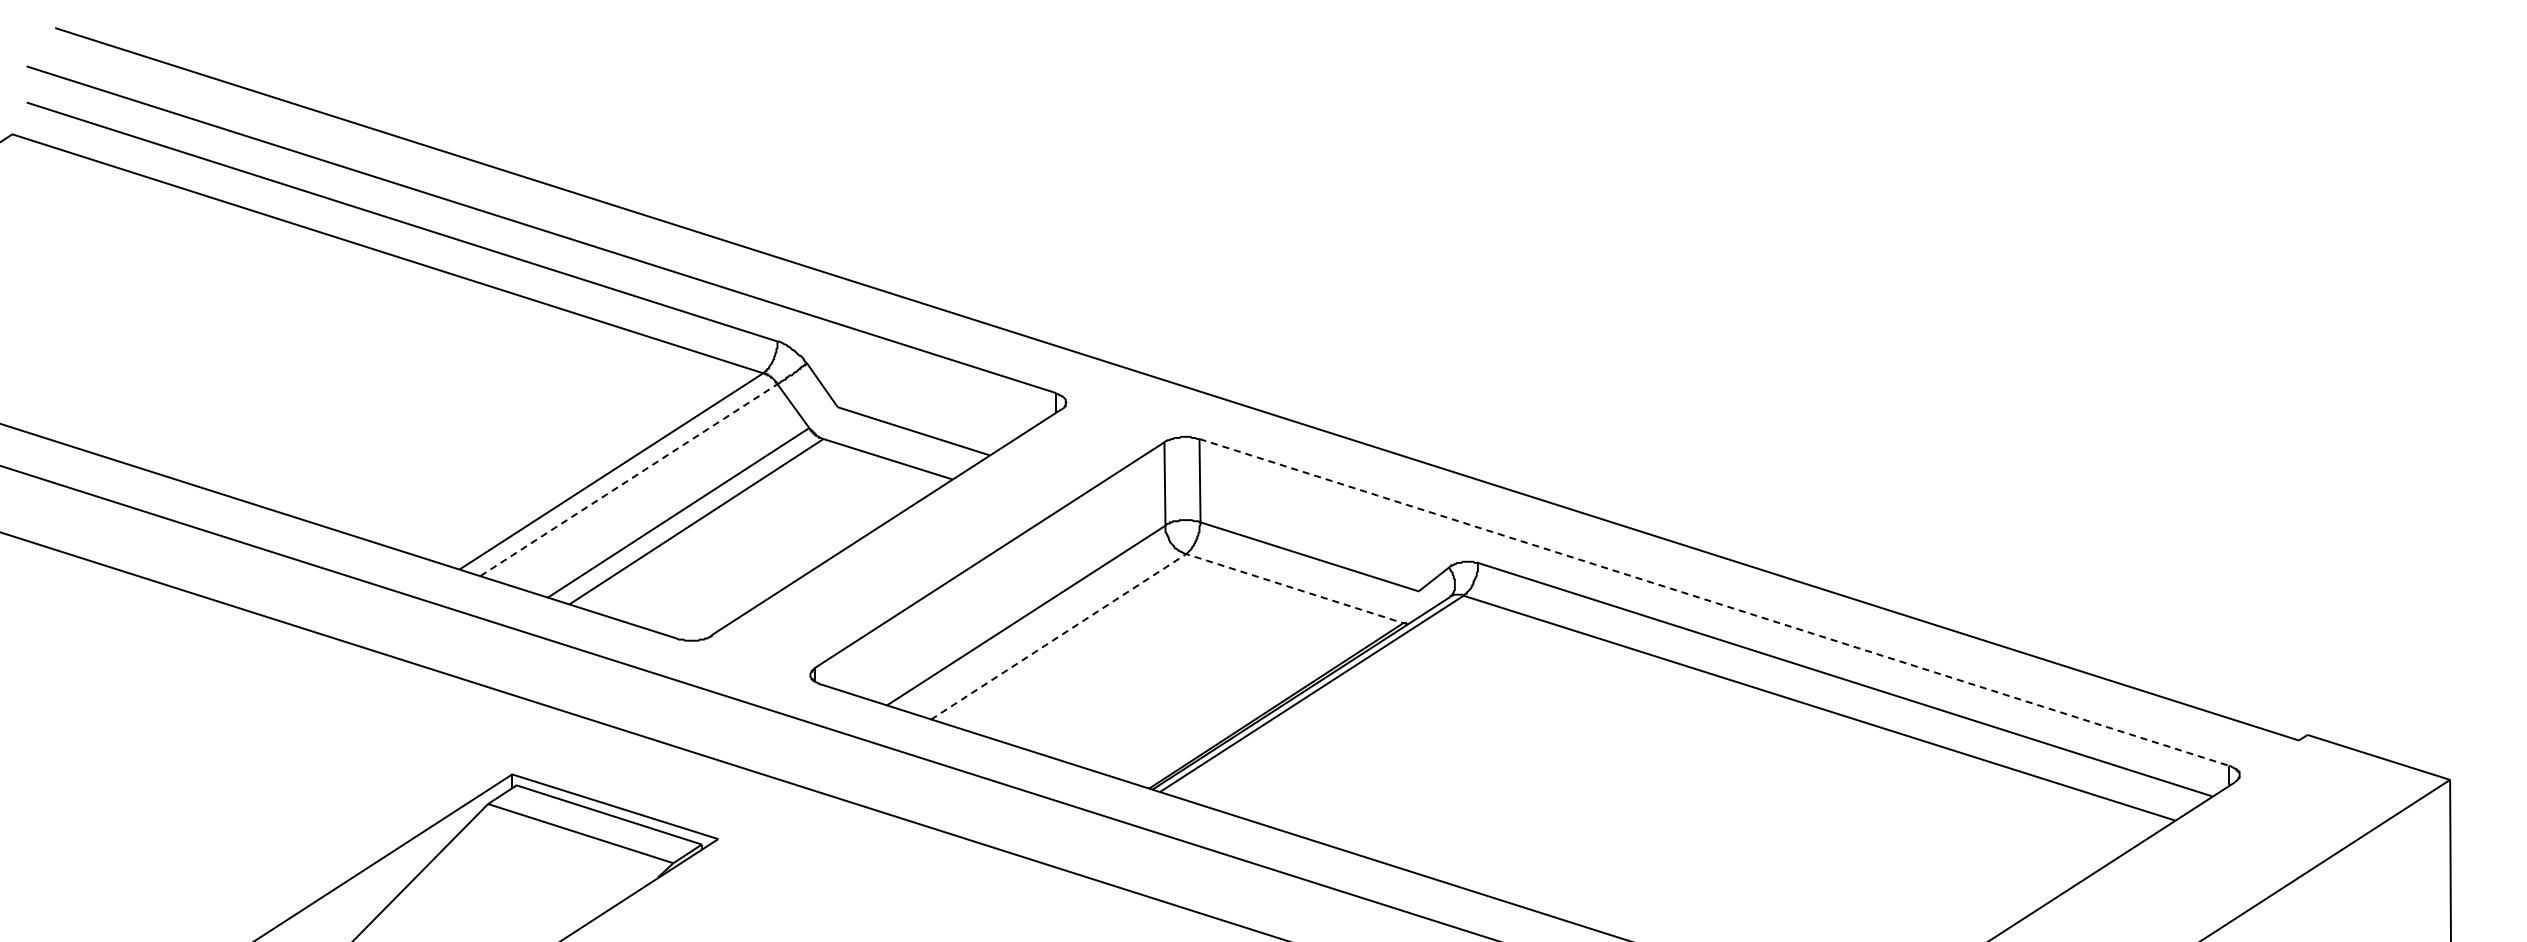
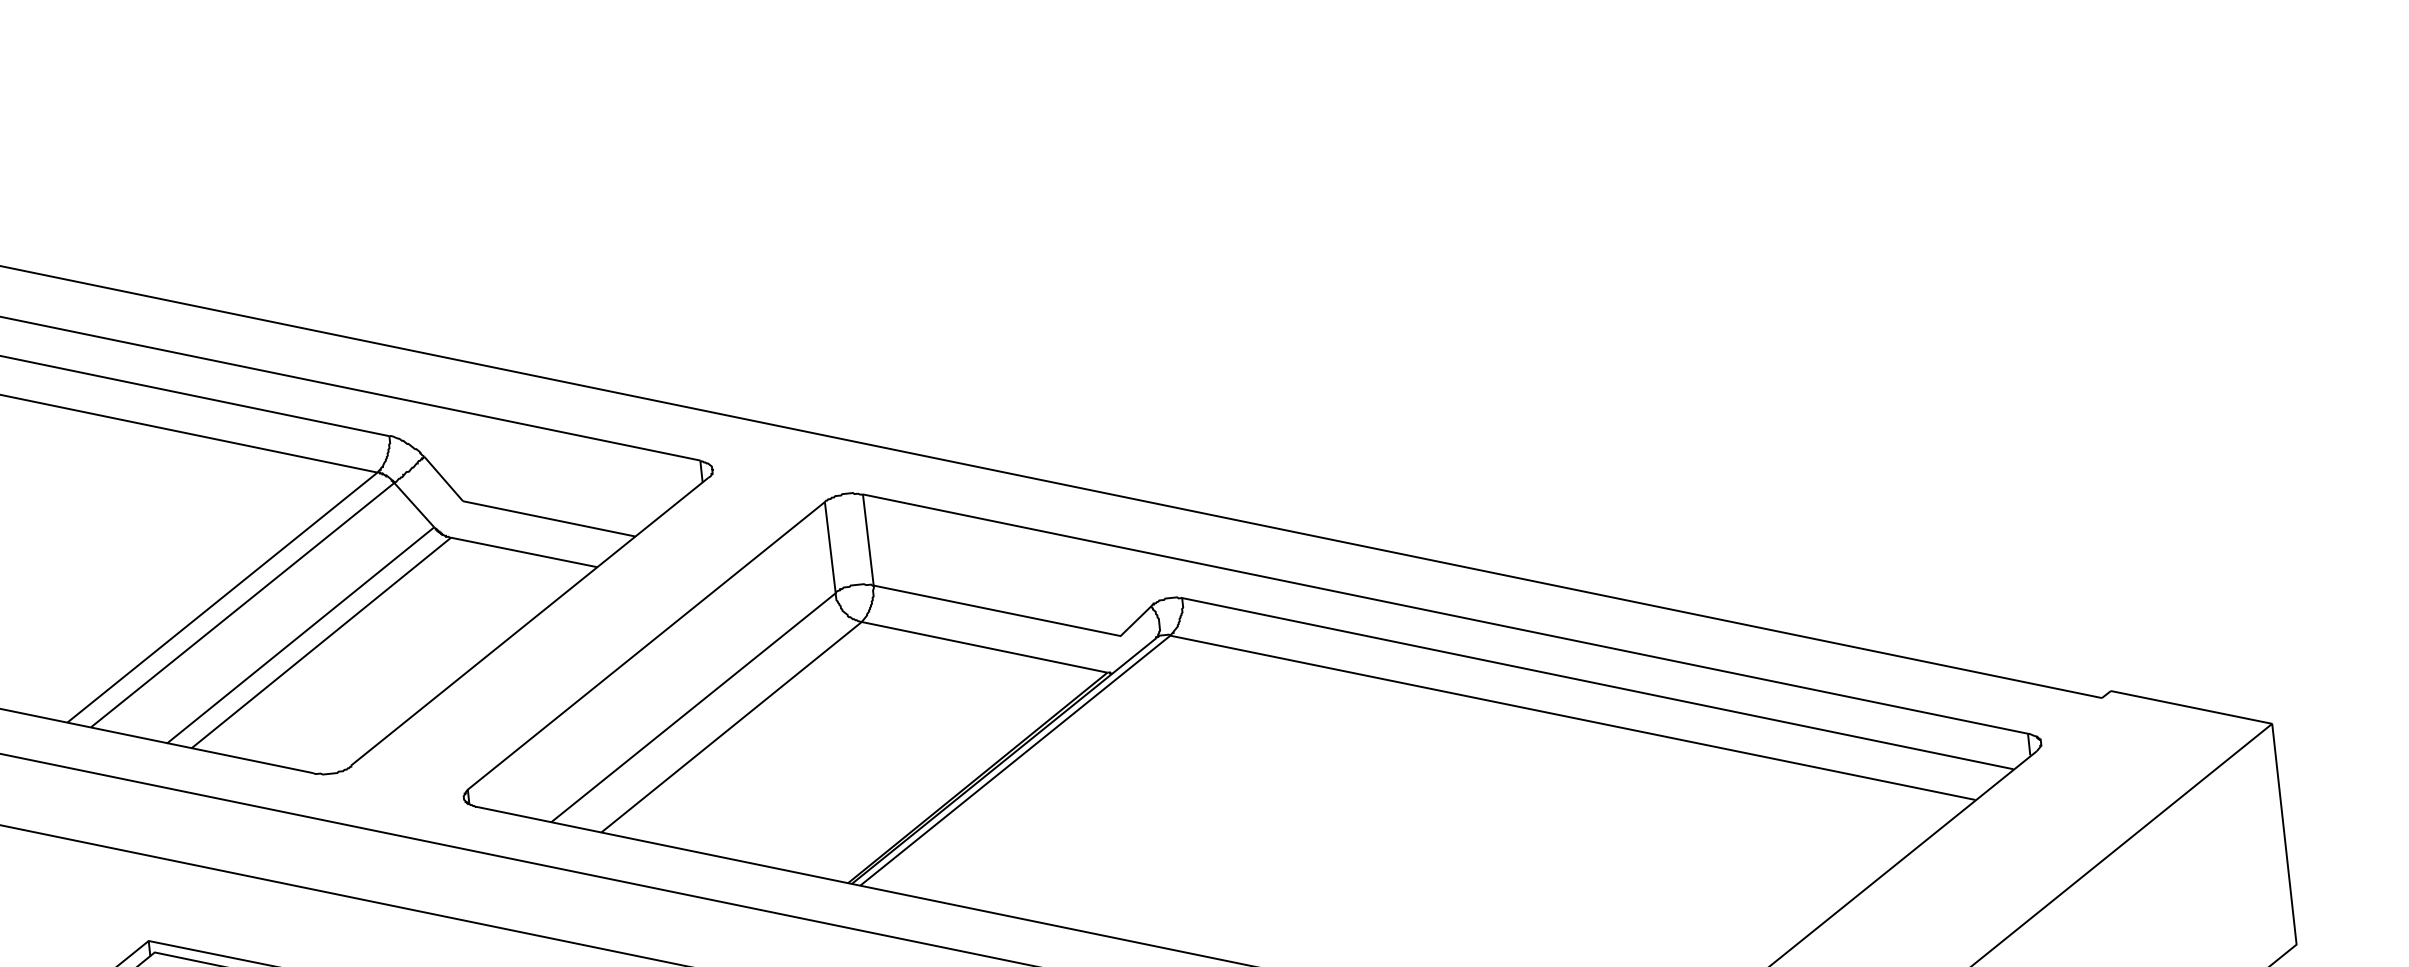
line: (628, 480) -> (242, 605), dashed -> solid
line: (1154, 574) -> (829, 648), dashed -> solid
line: (1714, 602) -> (1445, 614), dashed -> solid

